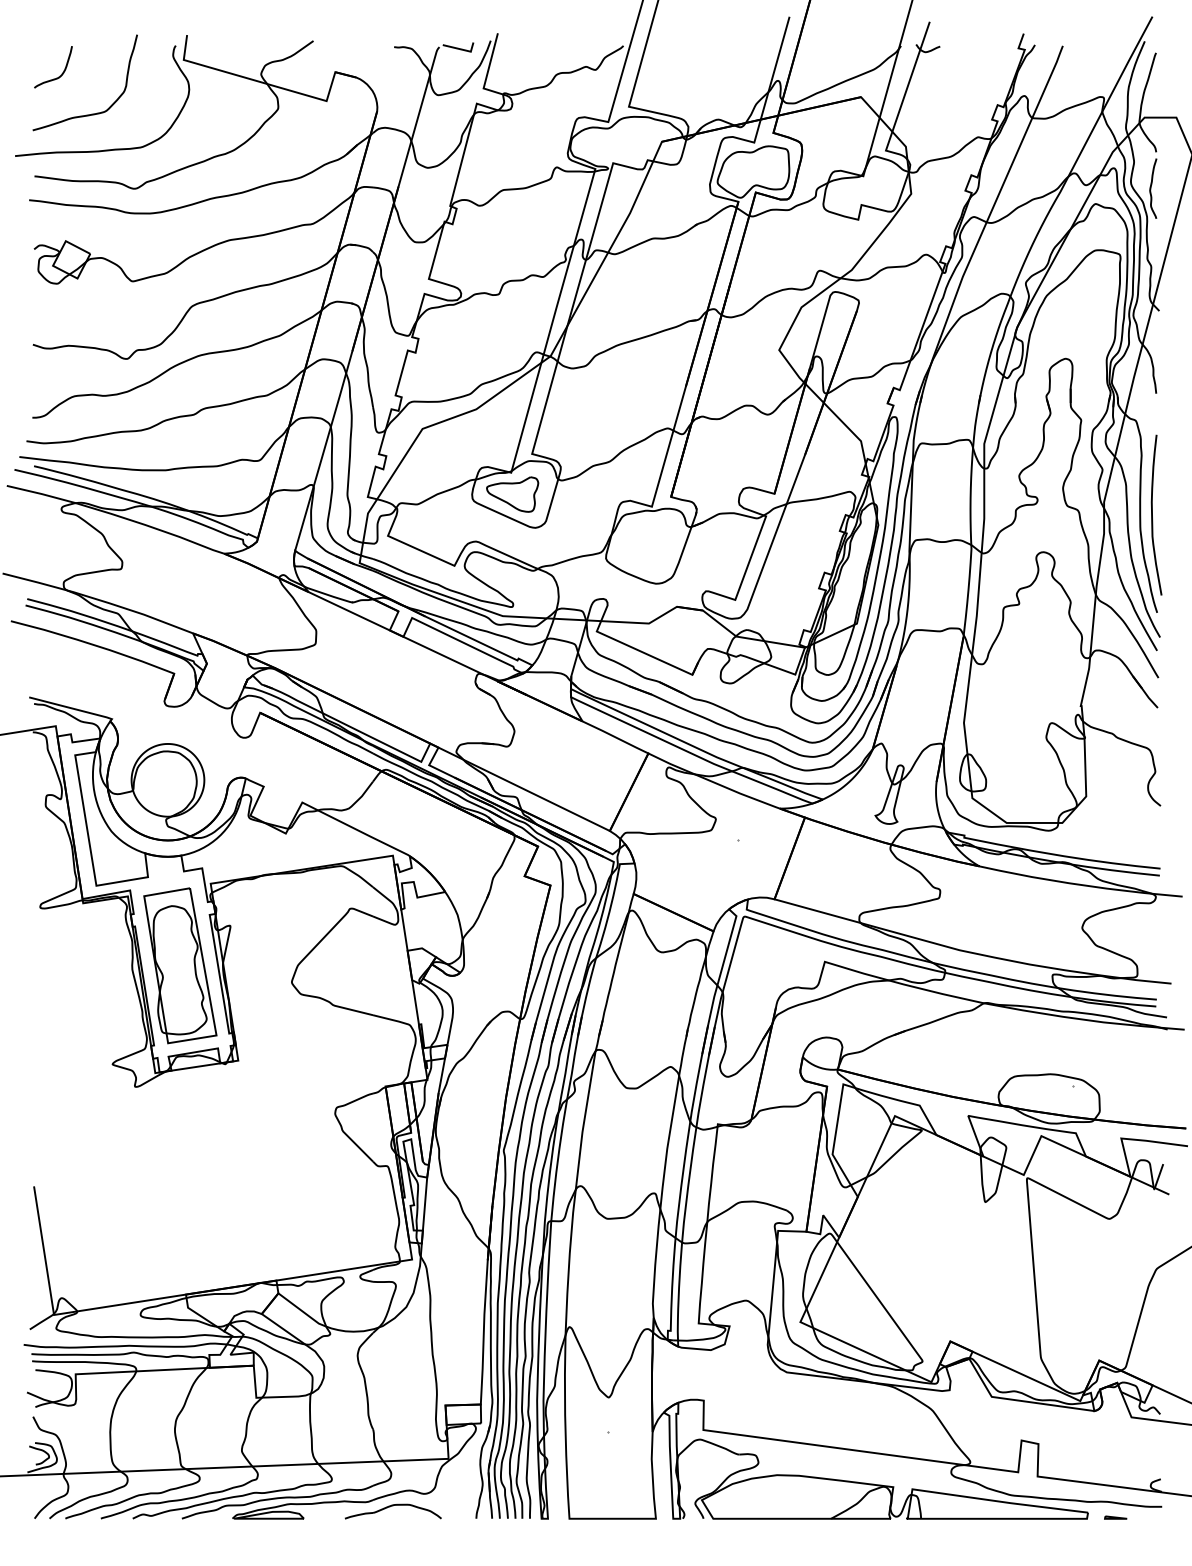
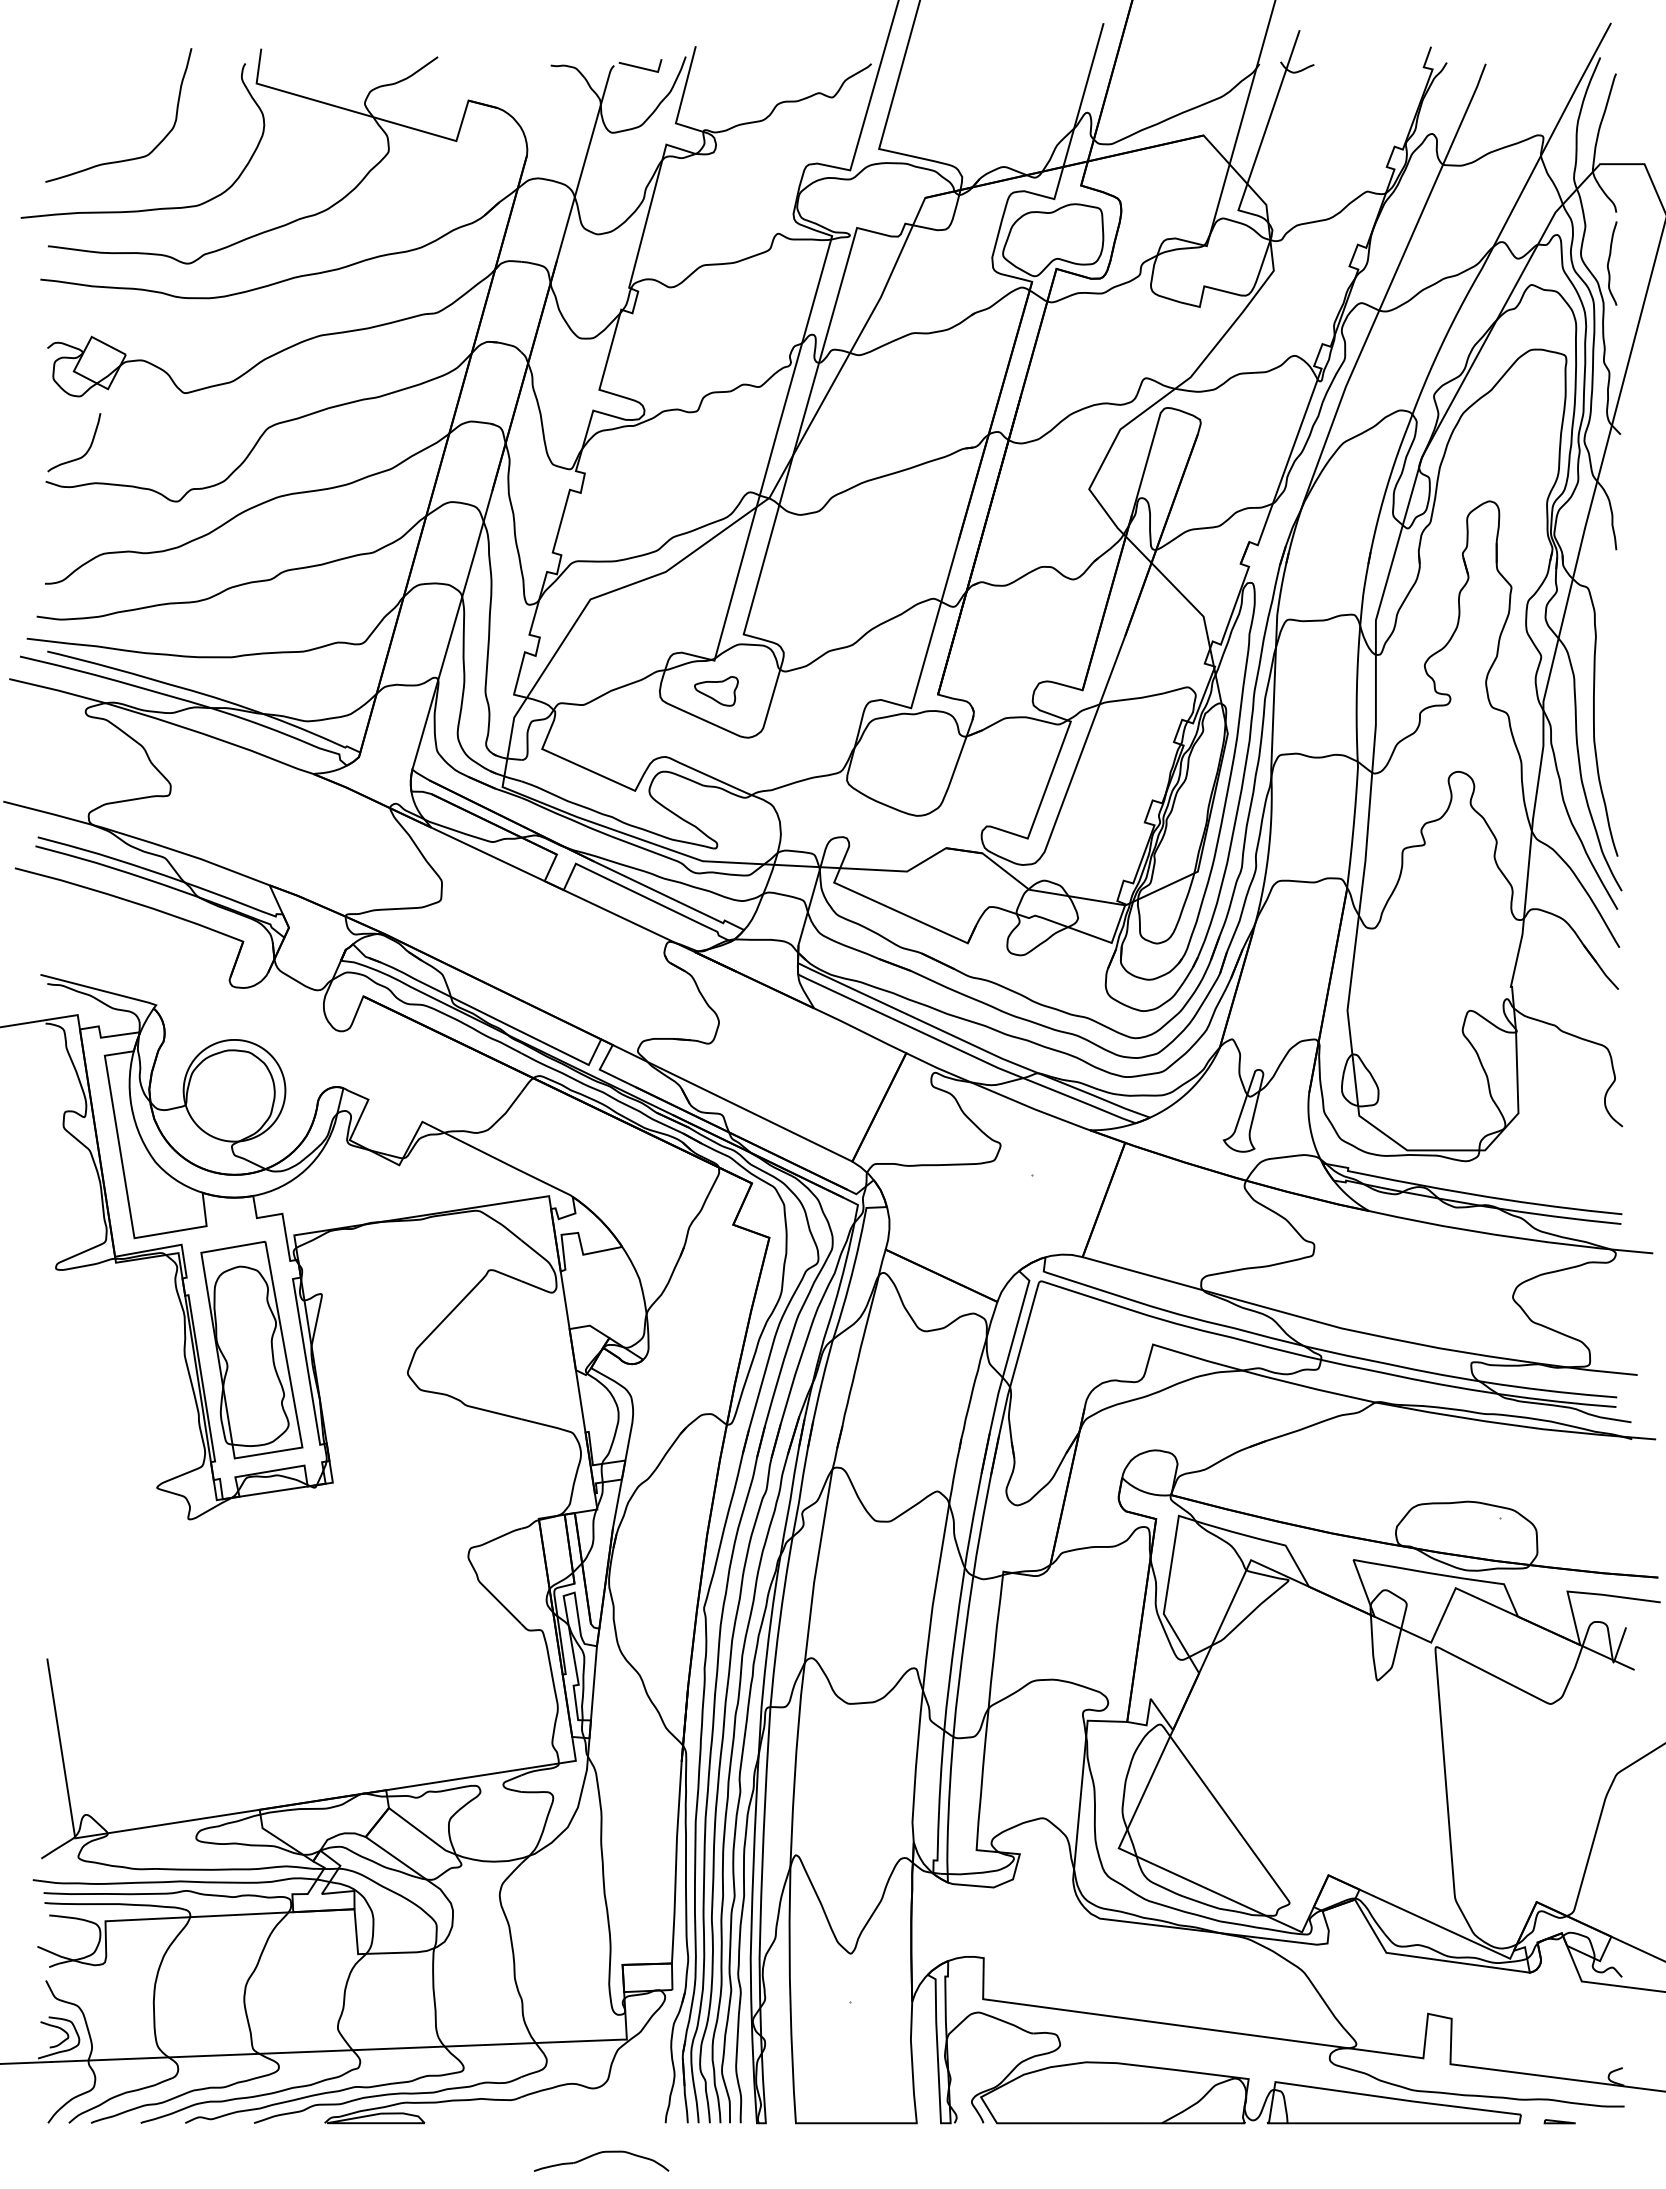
curve: (62, 72) -> (87, 449), moved
part: (512, 494) -> (716, 691), size x0.6
curve: (1152, 514) -> (1611, 719), removed
part: (391, 1506) -> (598, 2154), moved

